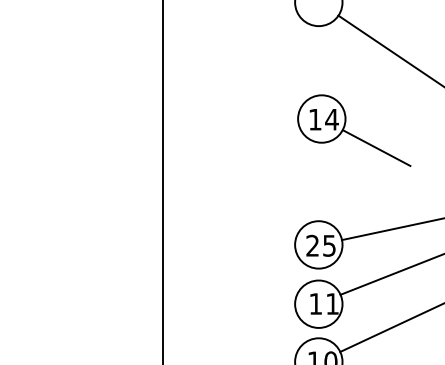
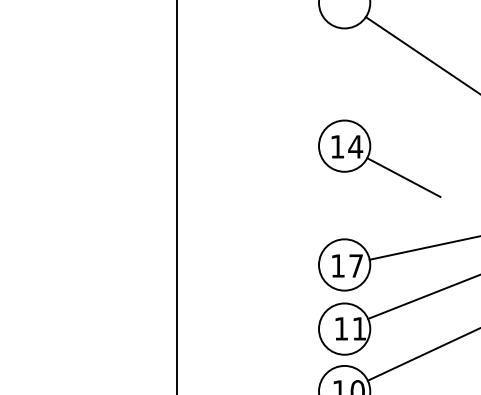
part: (354, 130) -> (379, 158), moved
text: (320, 245) -> (346, 265), 25 -> 17

